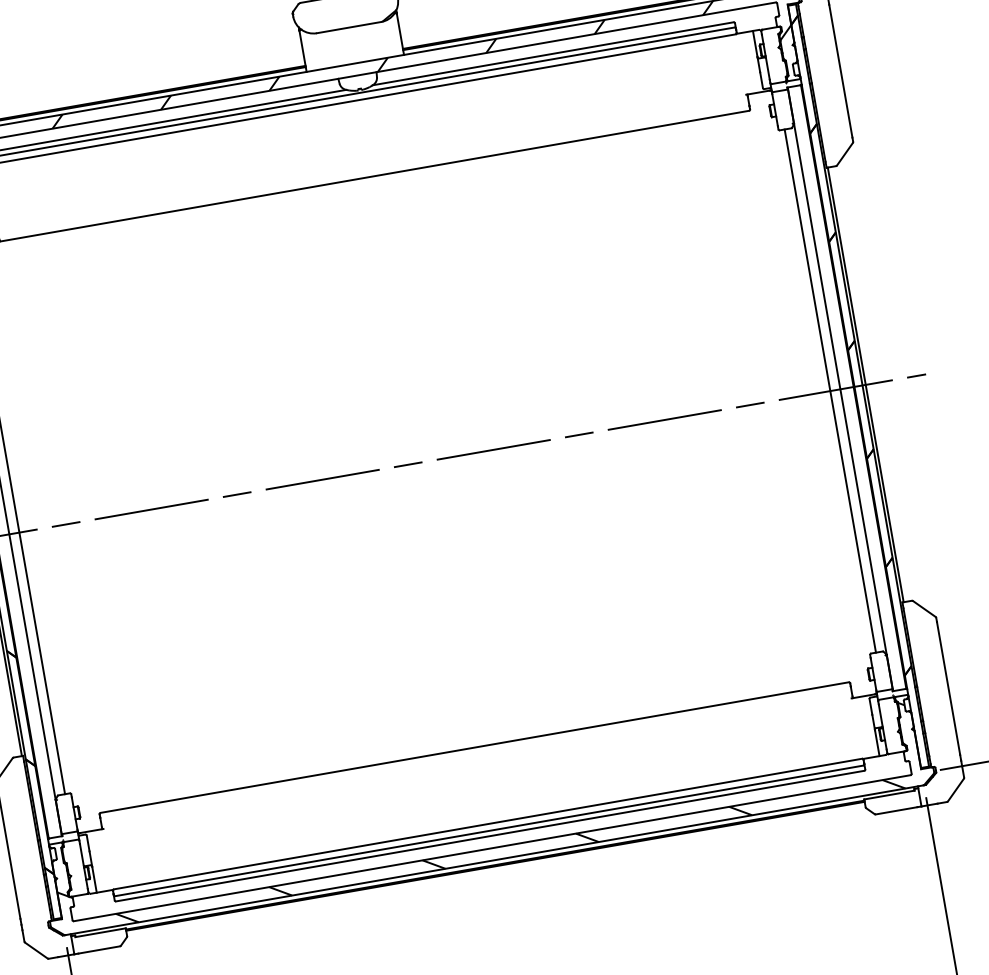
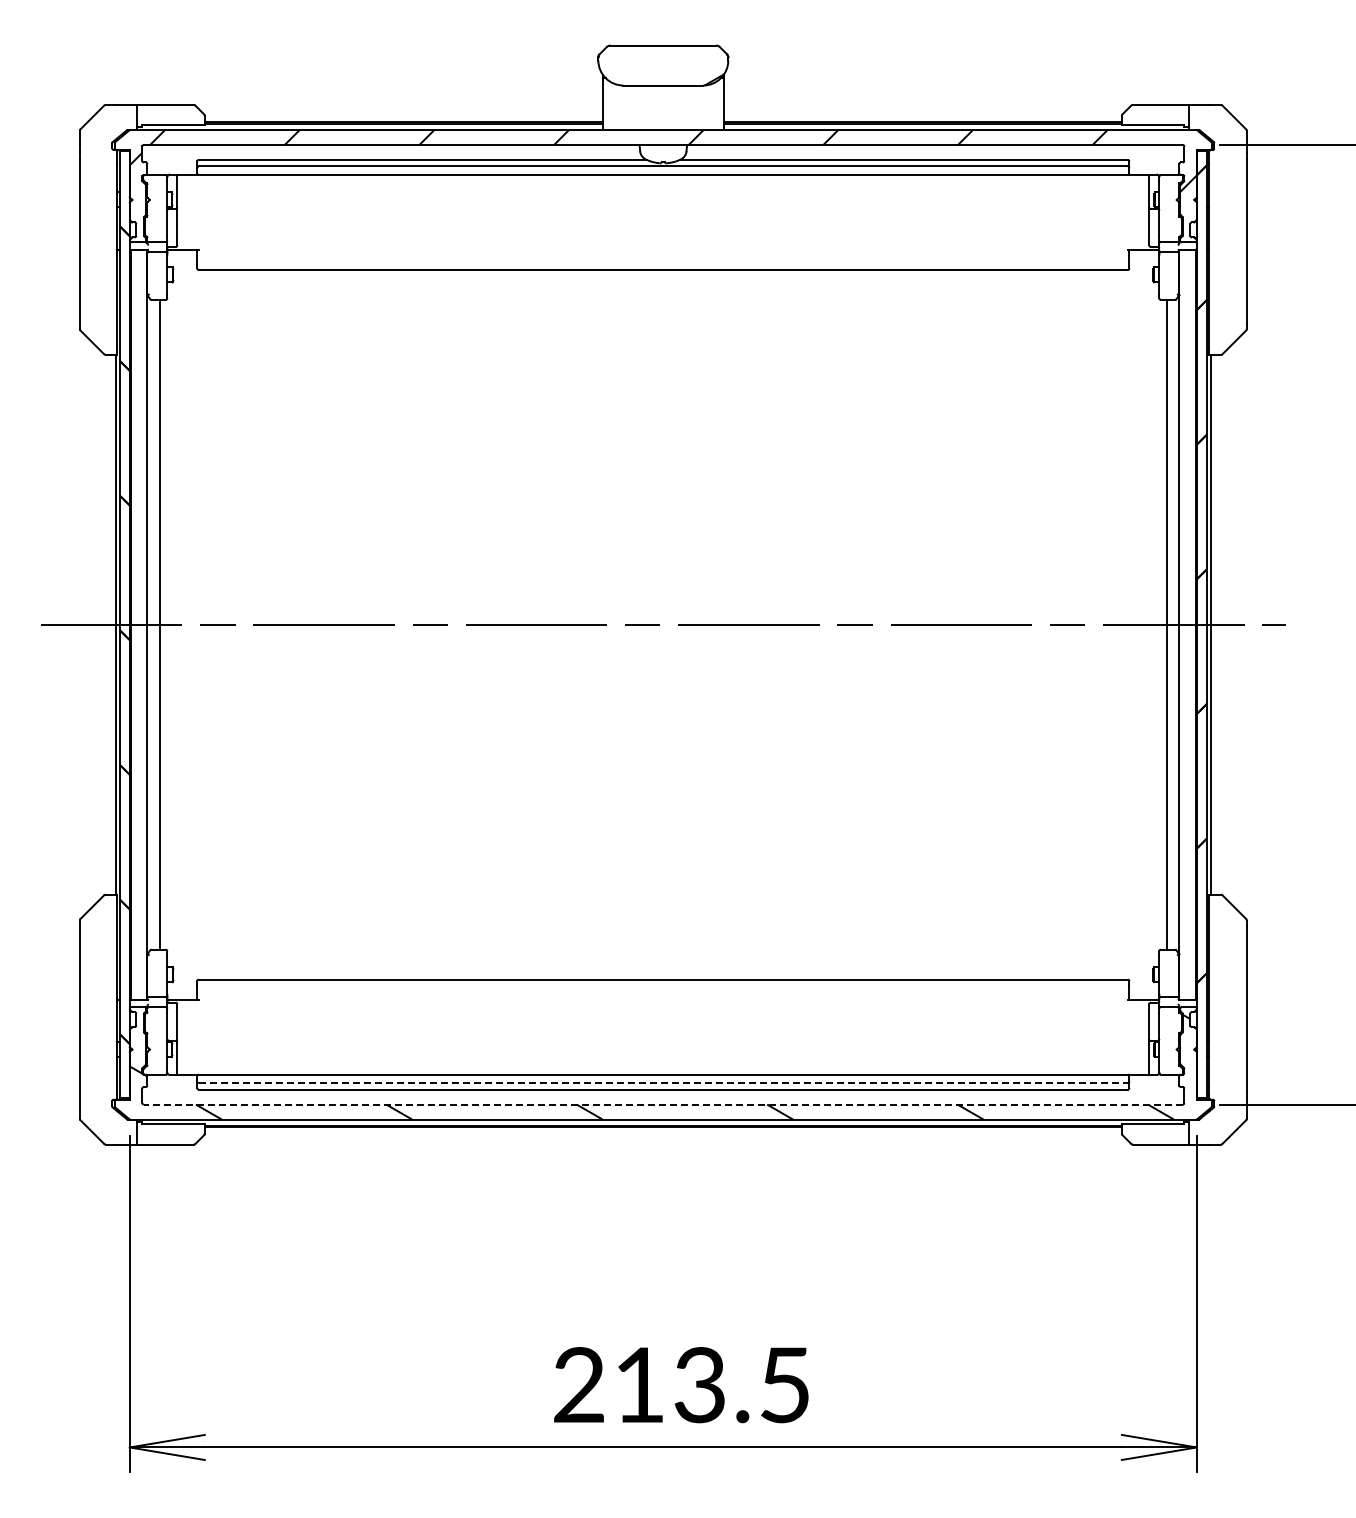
line: (489, 831) -> (663, 1083), solid -> dashed
line: (492, 848) -> (663, 1104), solid -> dashed

